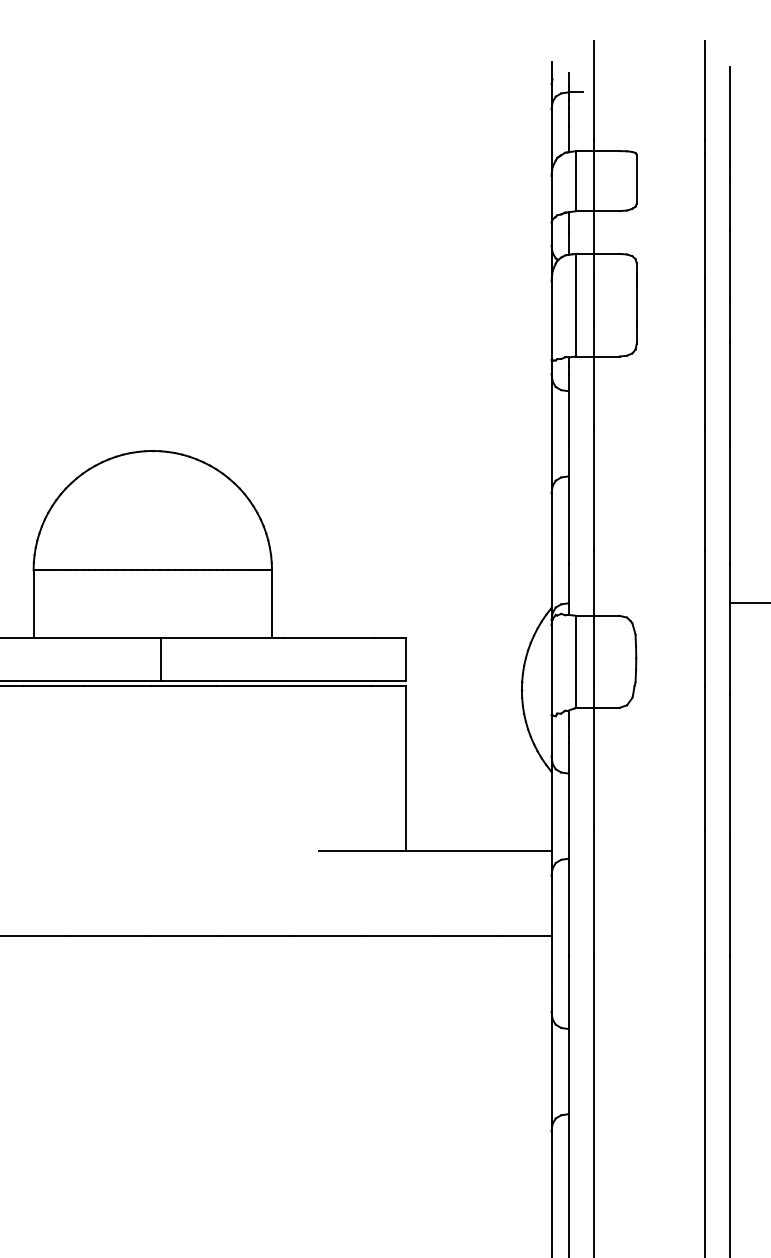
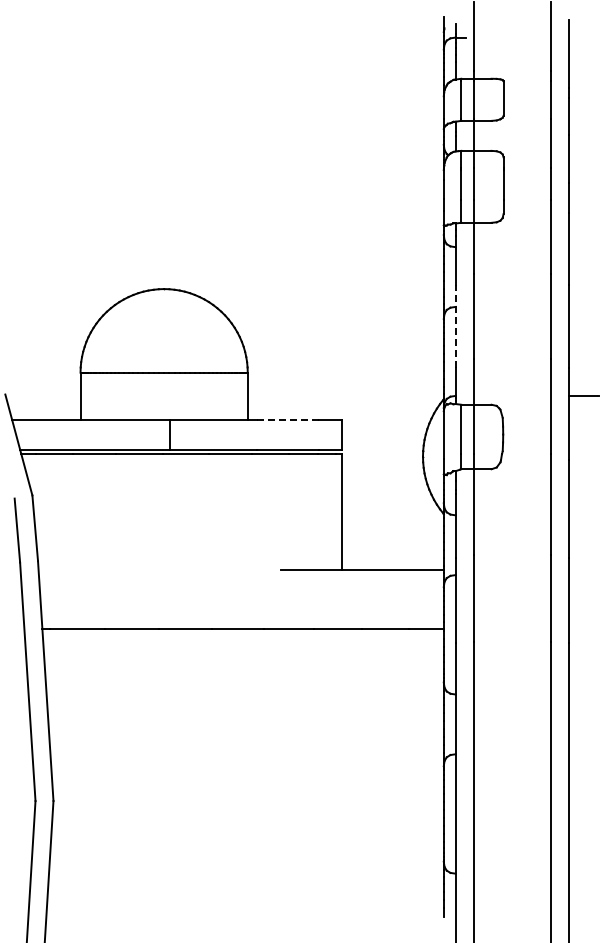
line: (568, 504) -> (455, 326), solid -> dashed
line: (330, 638) -> (288, 420), solid -> dashed

